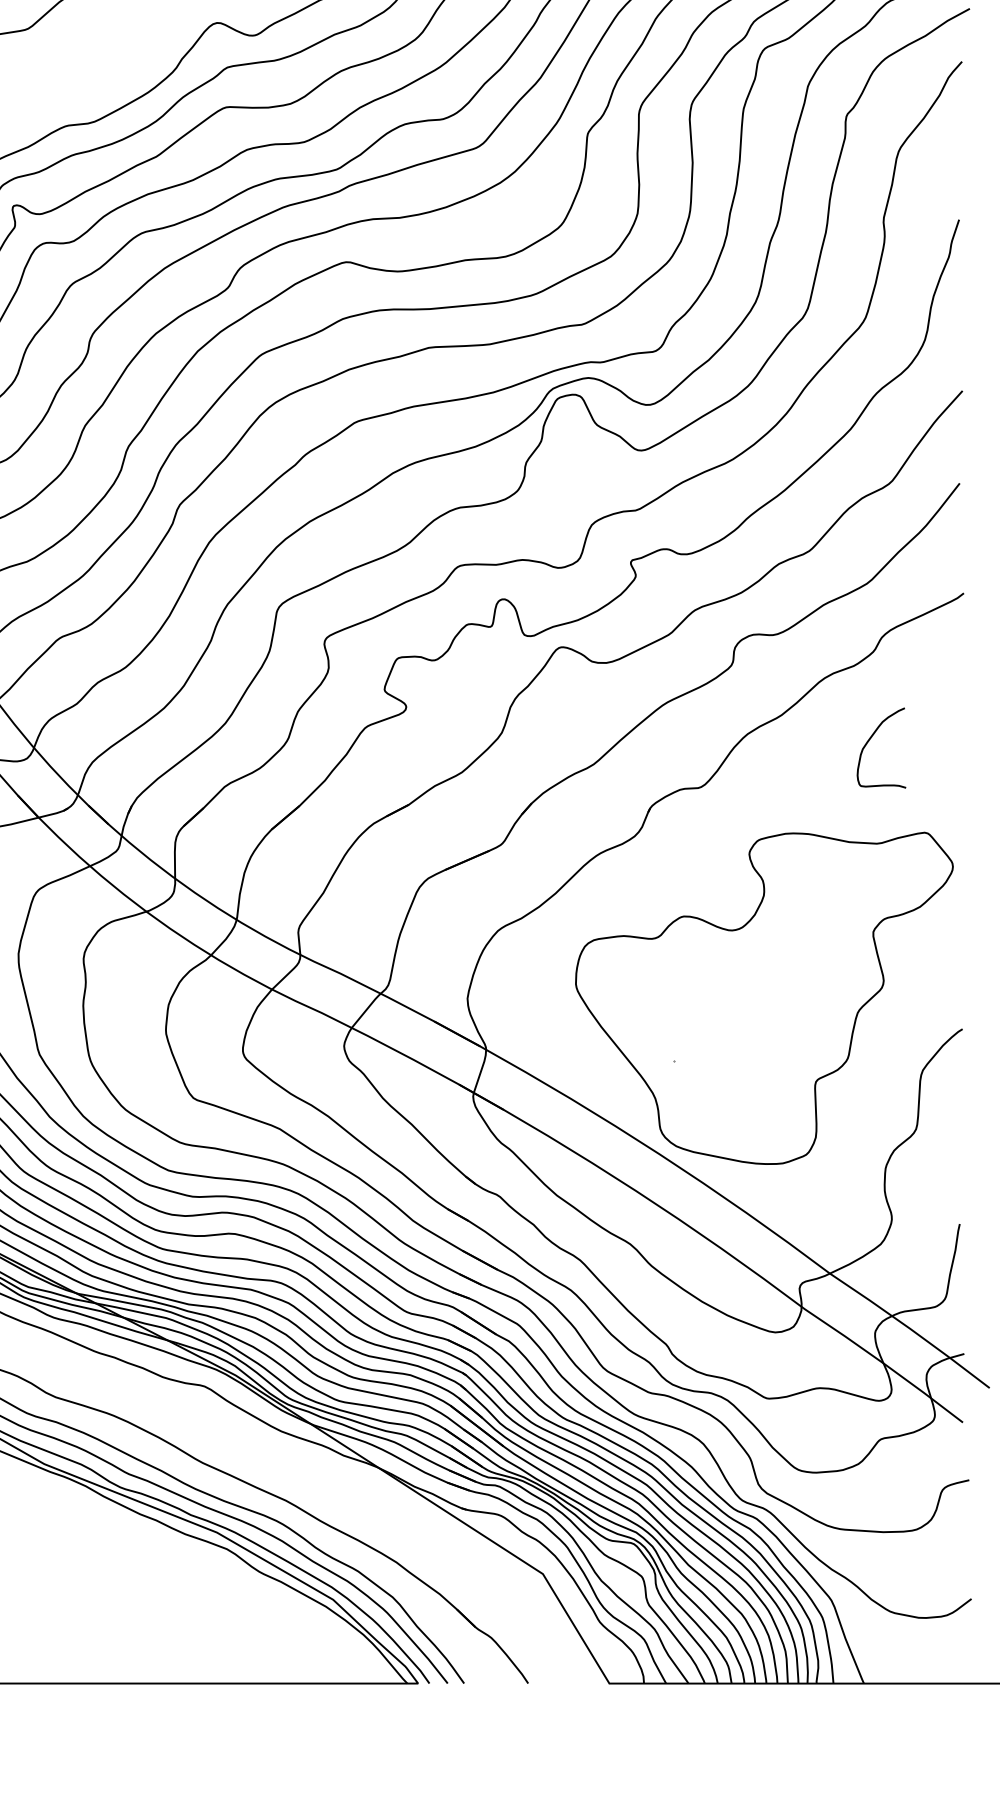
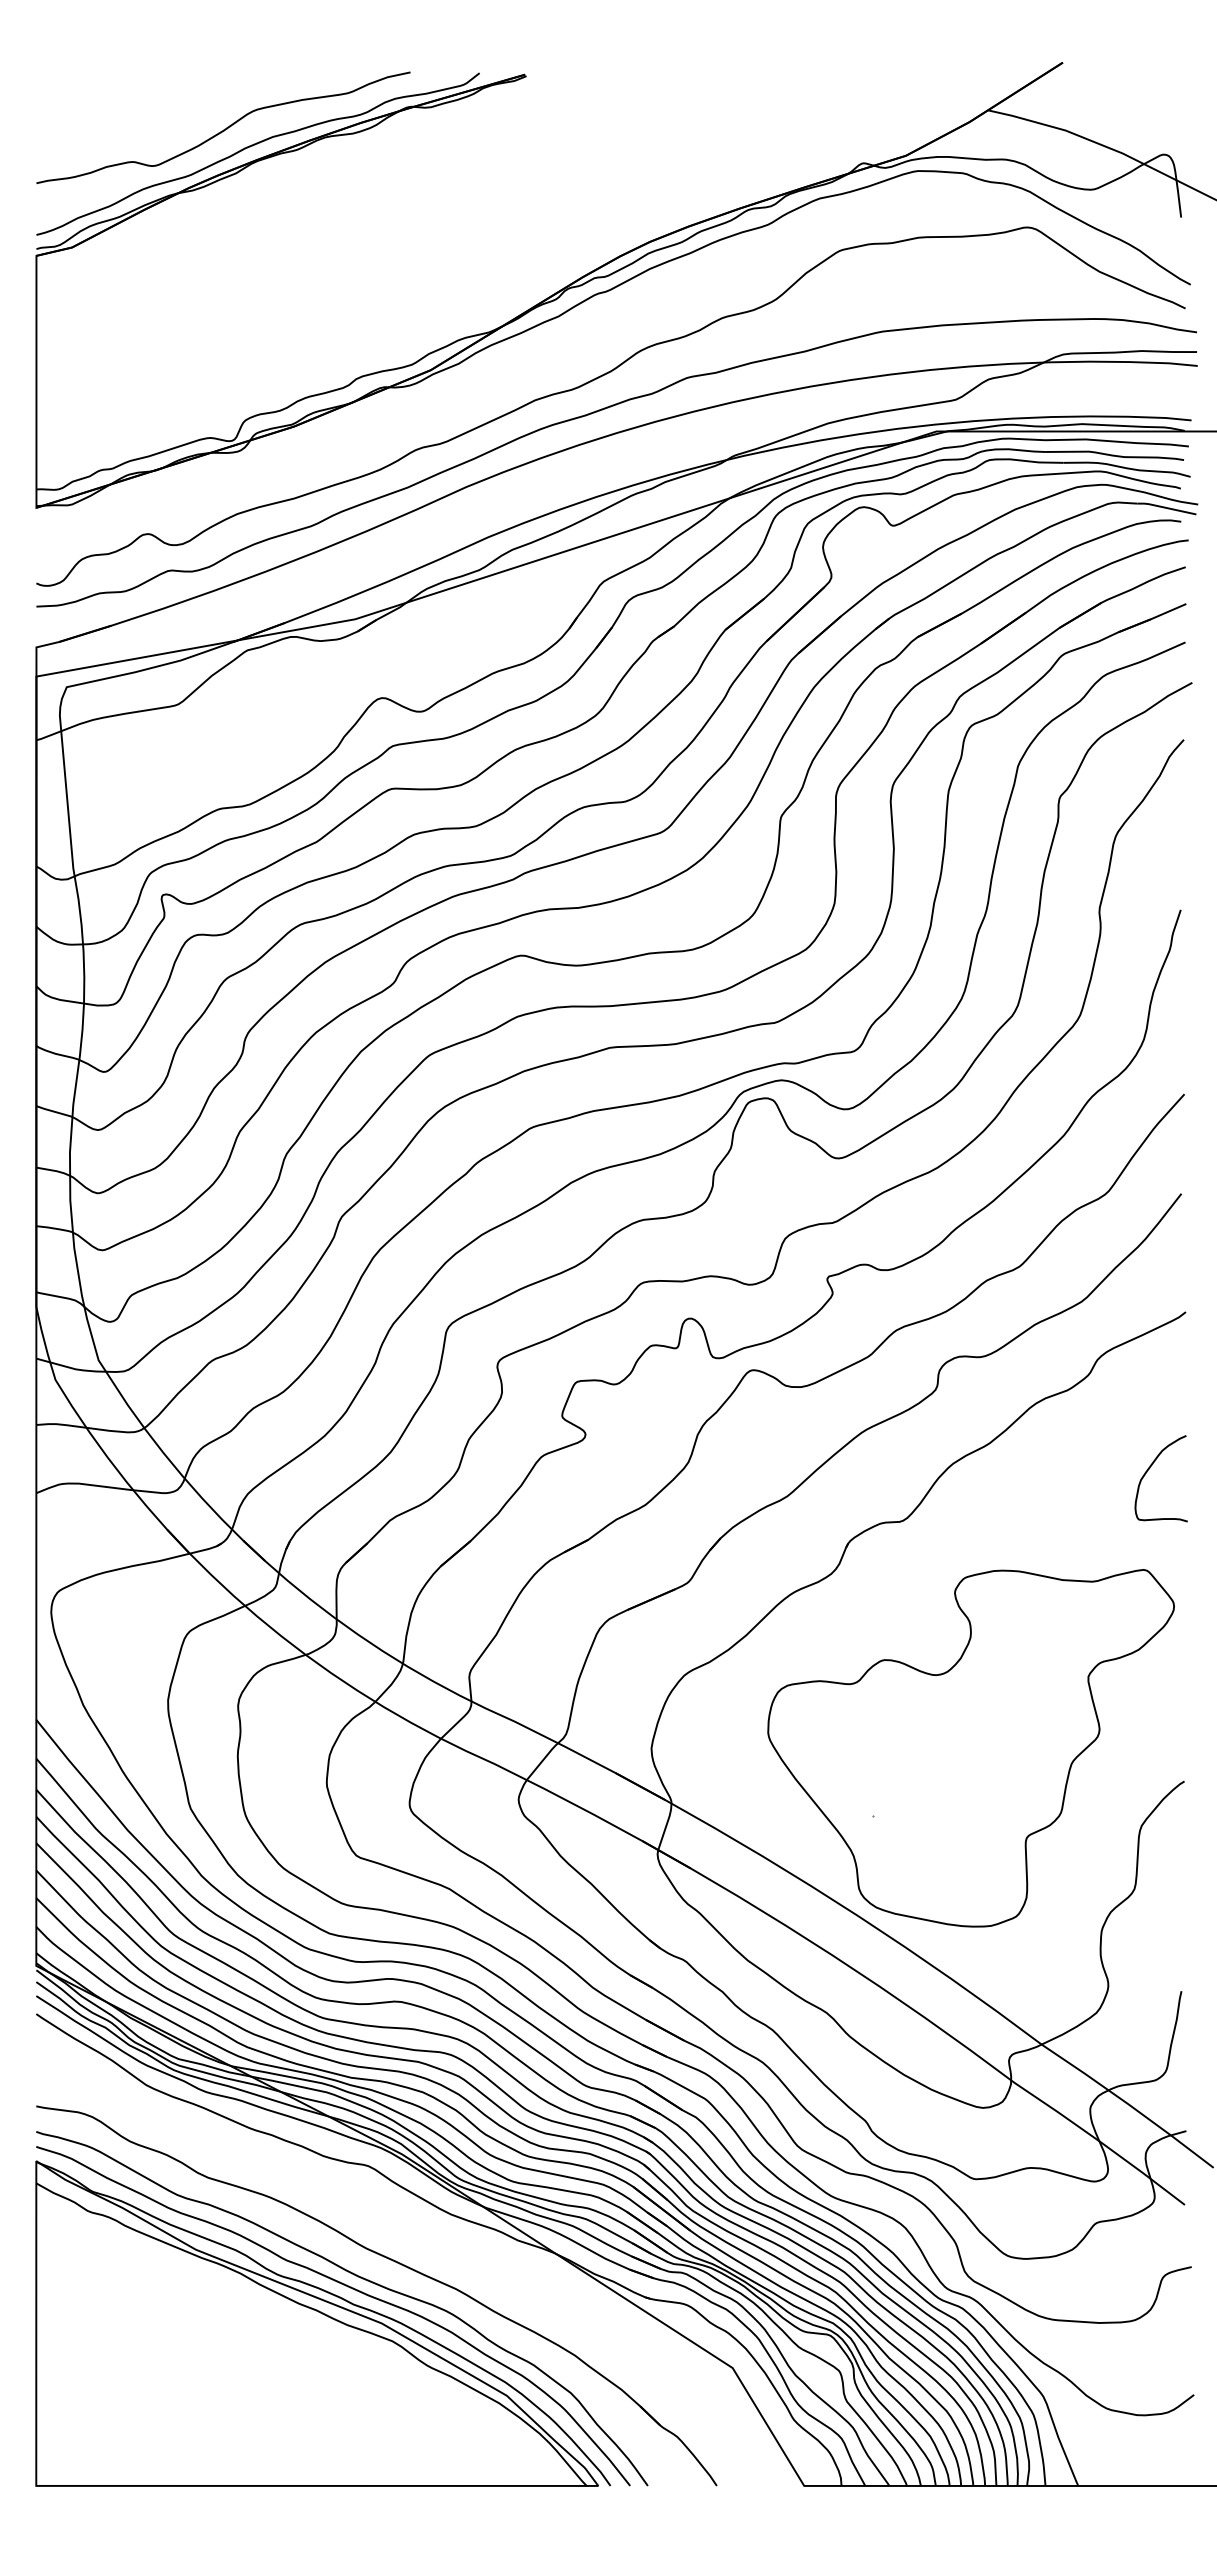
curve: (871, 738) -> (1150, 1468), moved

